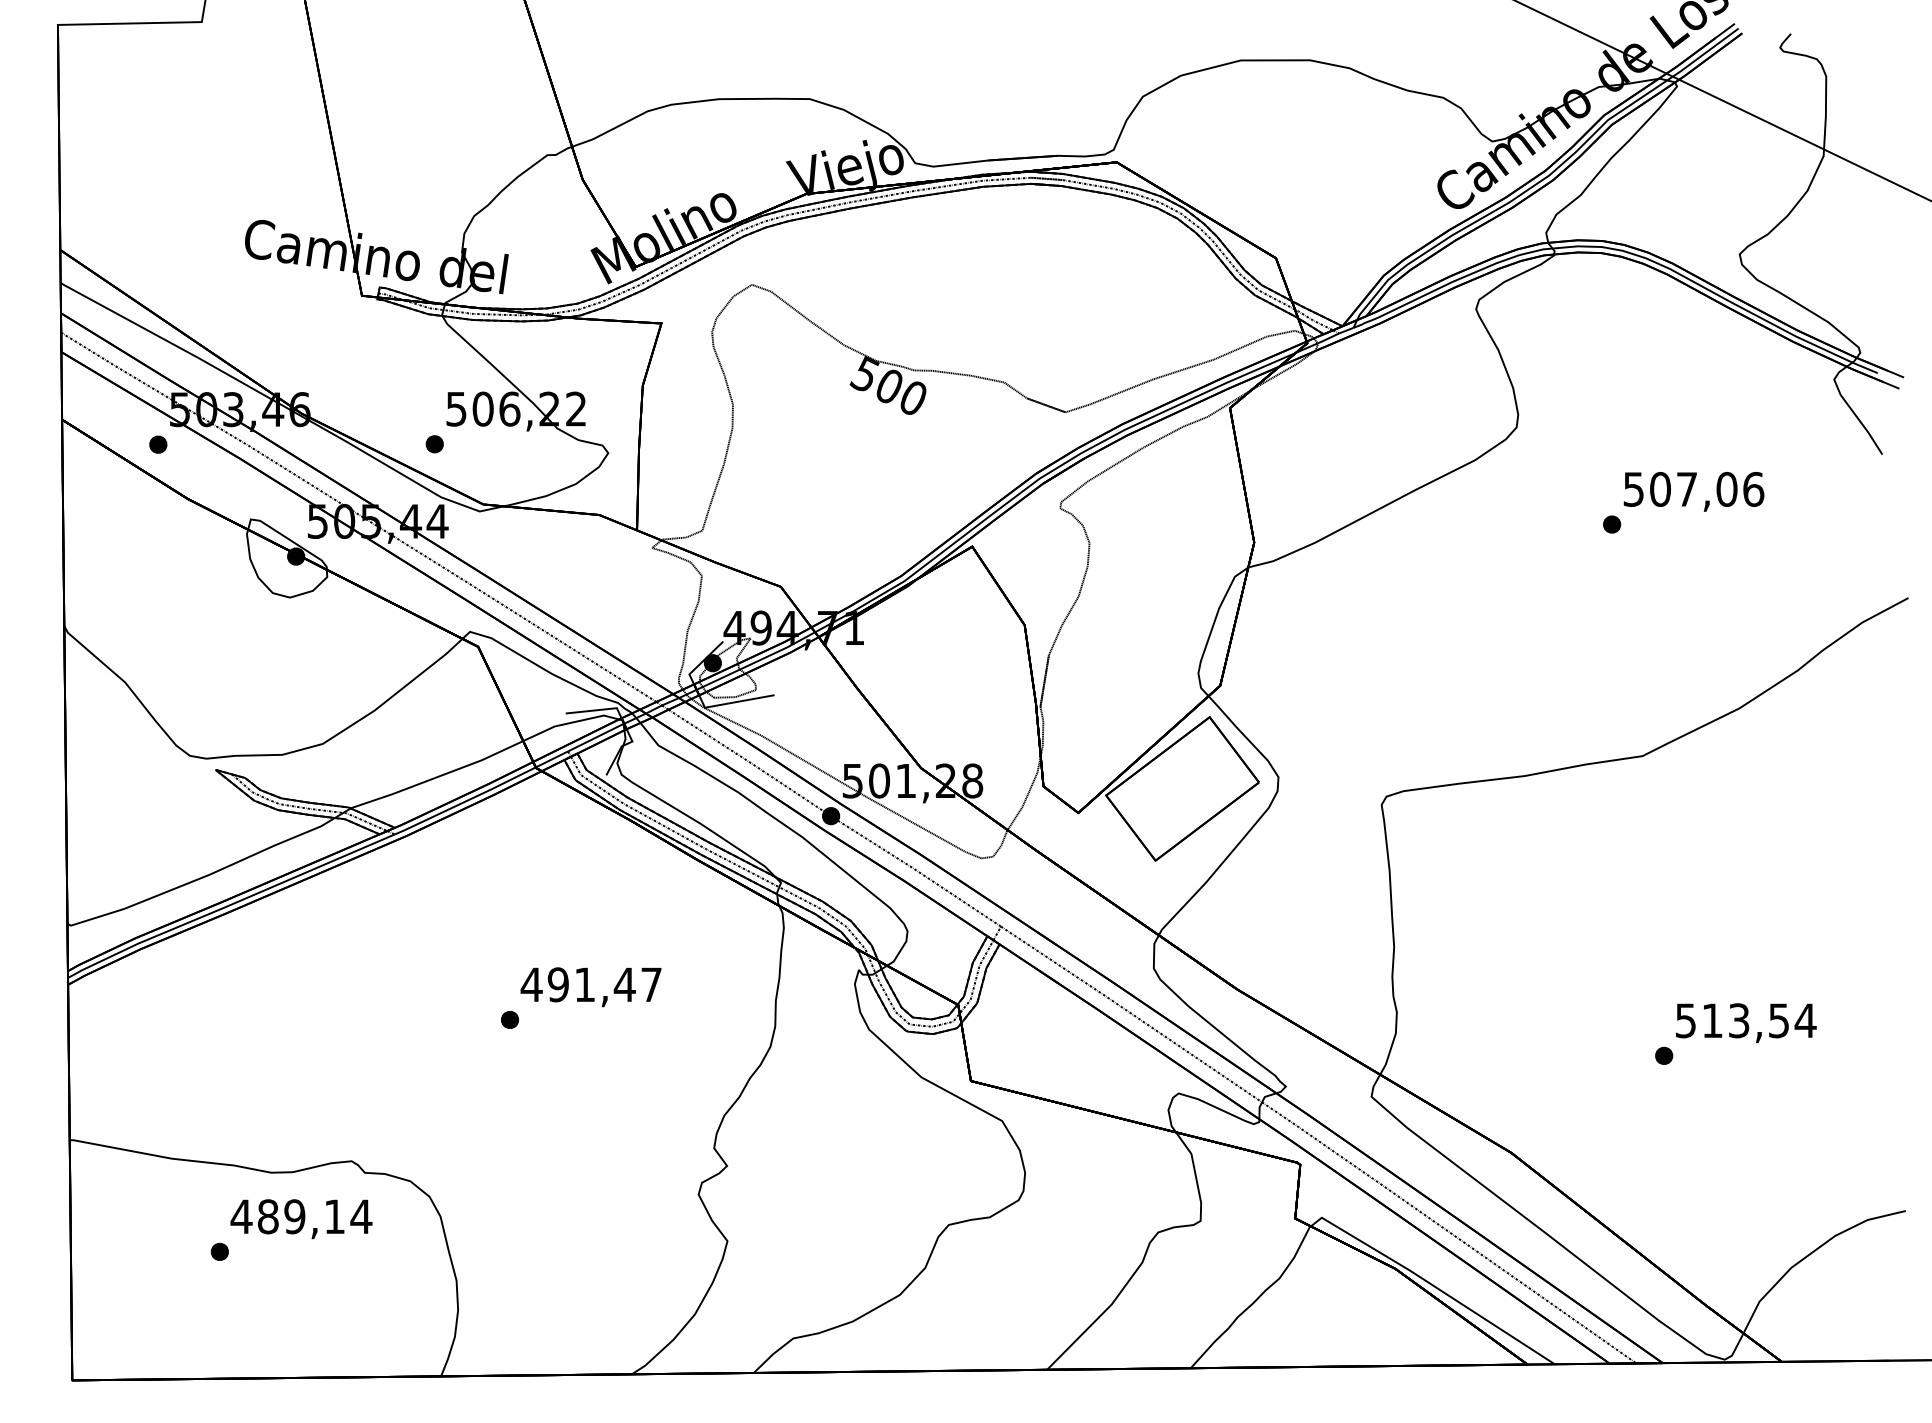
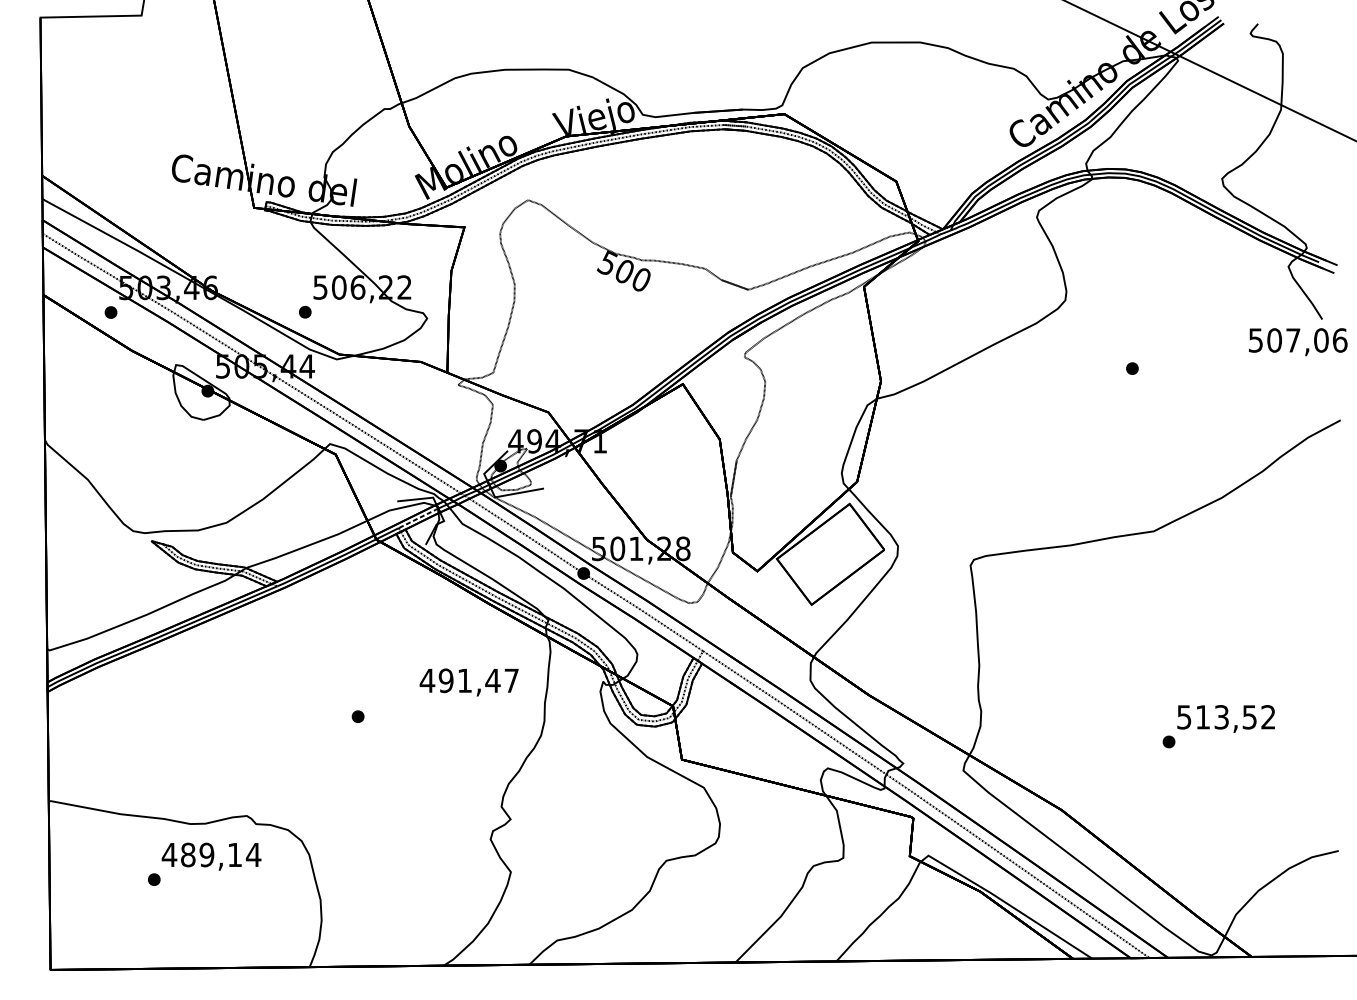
text: (1693, 491) -> (1297, 341), moved
line: (596, 737) -> (418, 518), solid -> dashed
text: (590, 987) -> (468, 682), moved
text: (1805, 1020) -> (1268, 717), 513,54 -> 513,52

